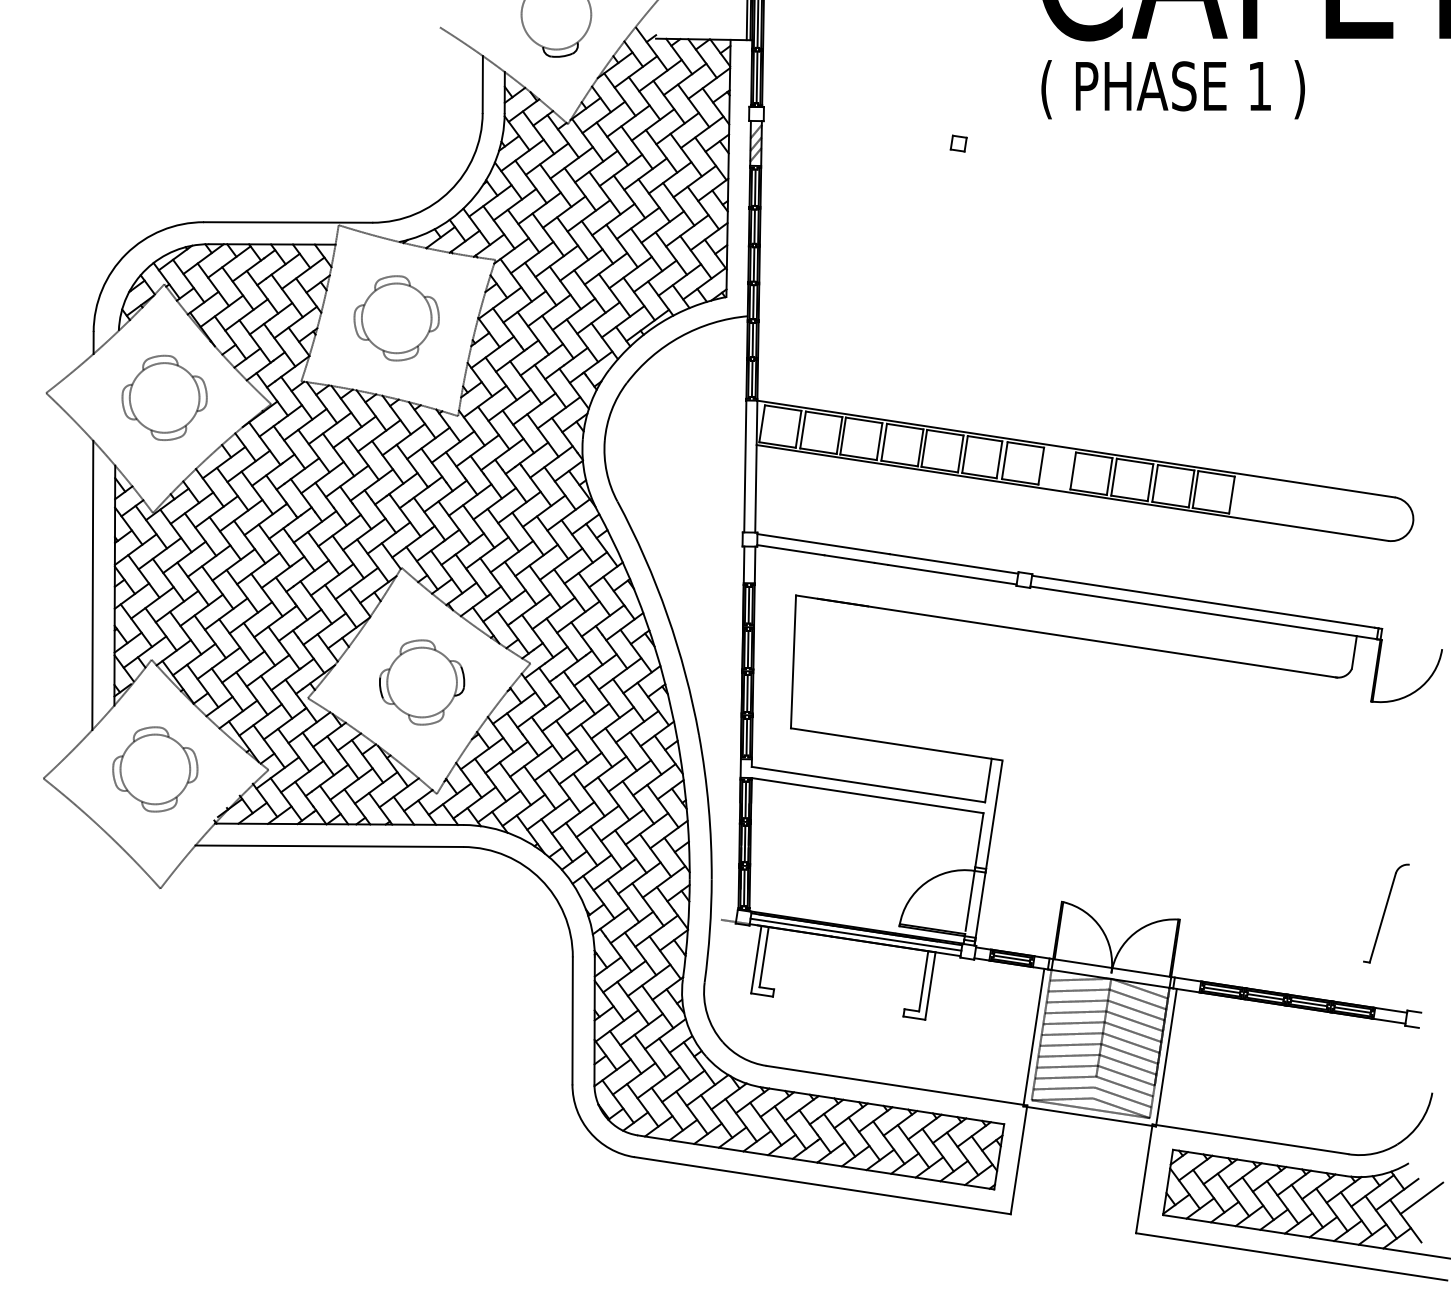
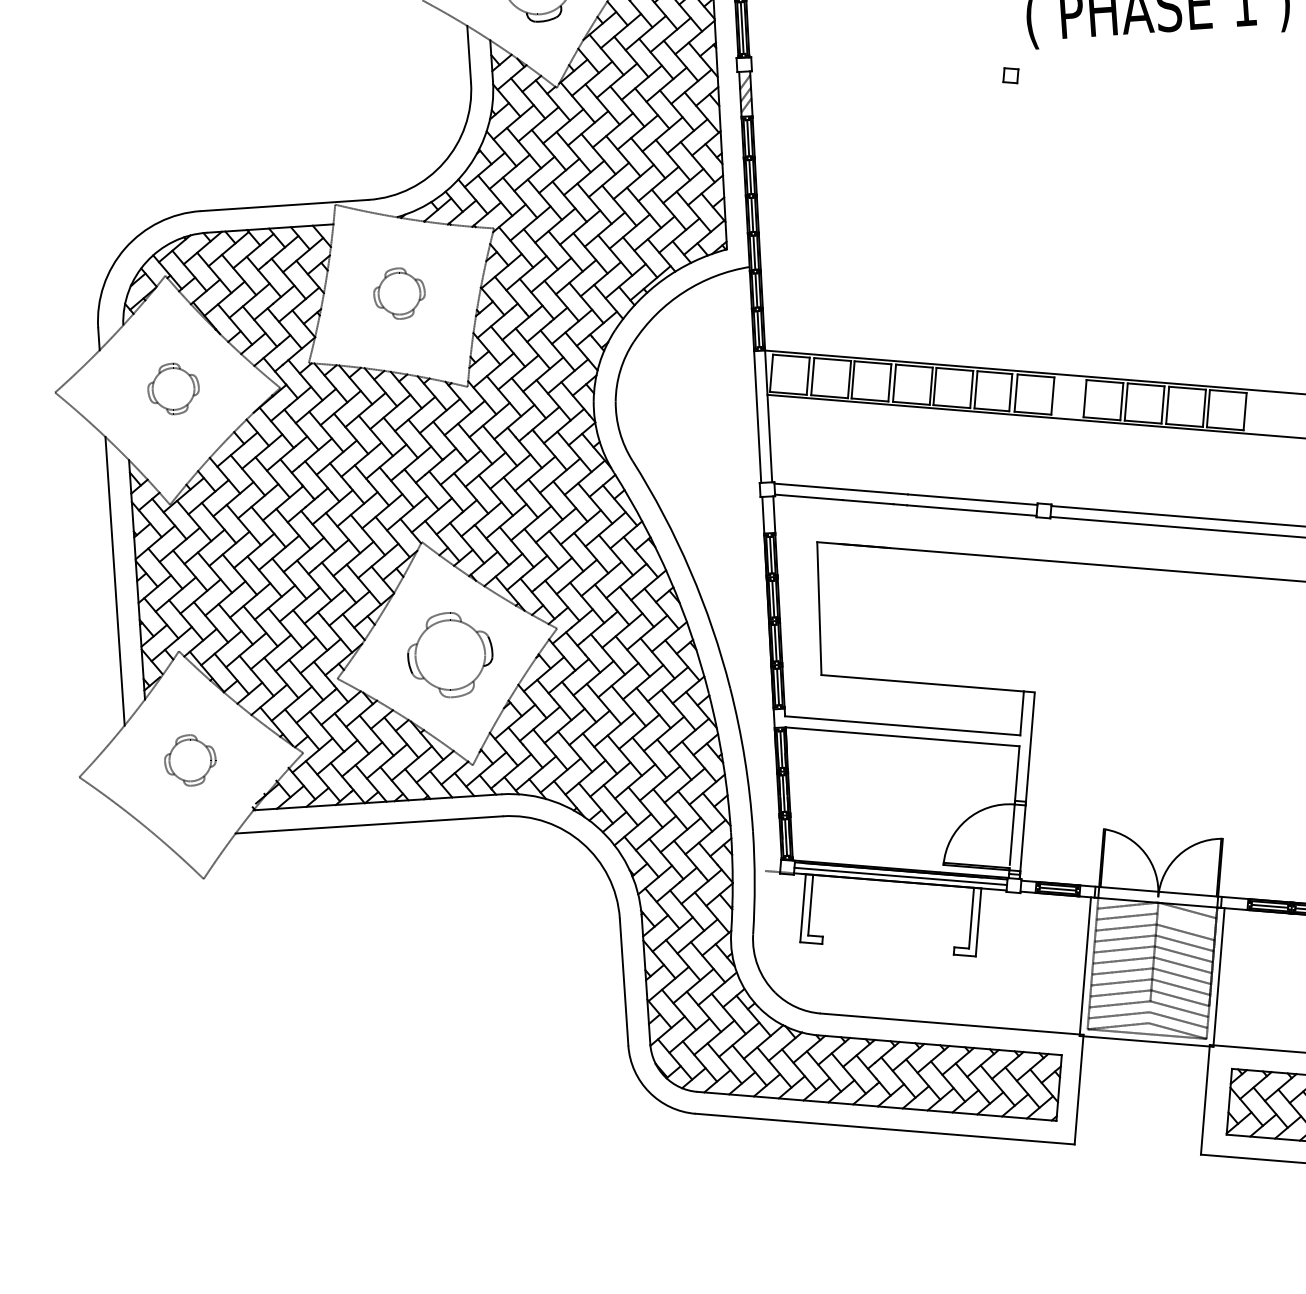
part: (958, 143) -> (1010, 75), moved
part: (396, 318) -> (399, 293), size x0.6
part: (164, 397) -> (173, 388), size x0.6
part: (155, 769) -> (190, 760), size x0.6
line: (1137, 999) -> (1186, 921), removed

